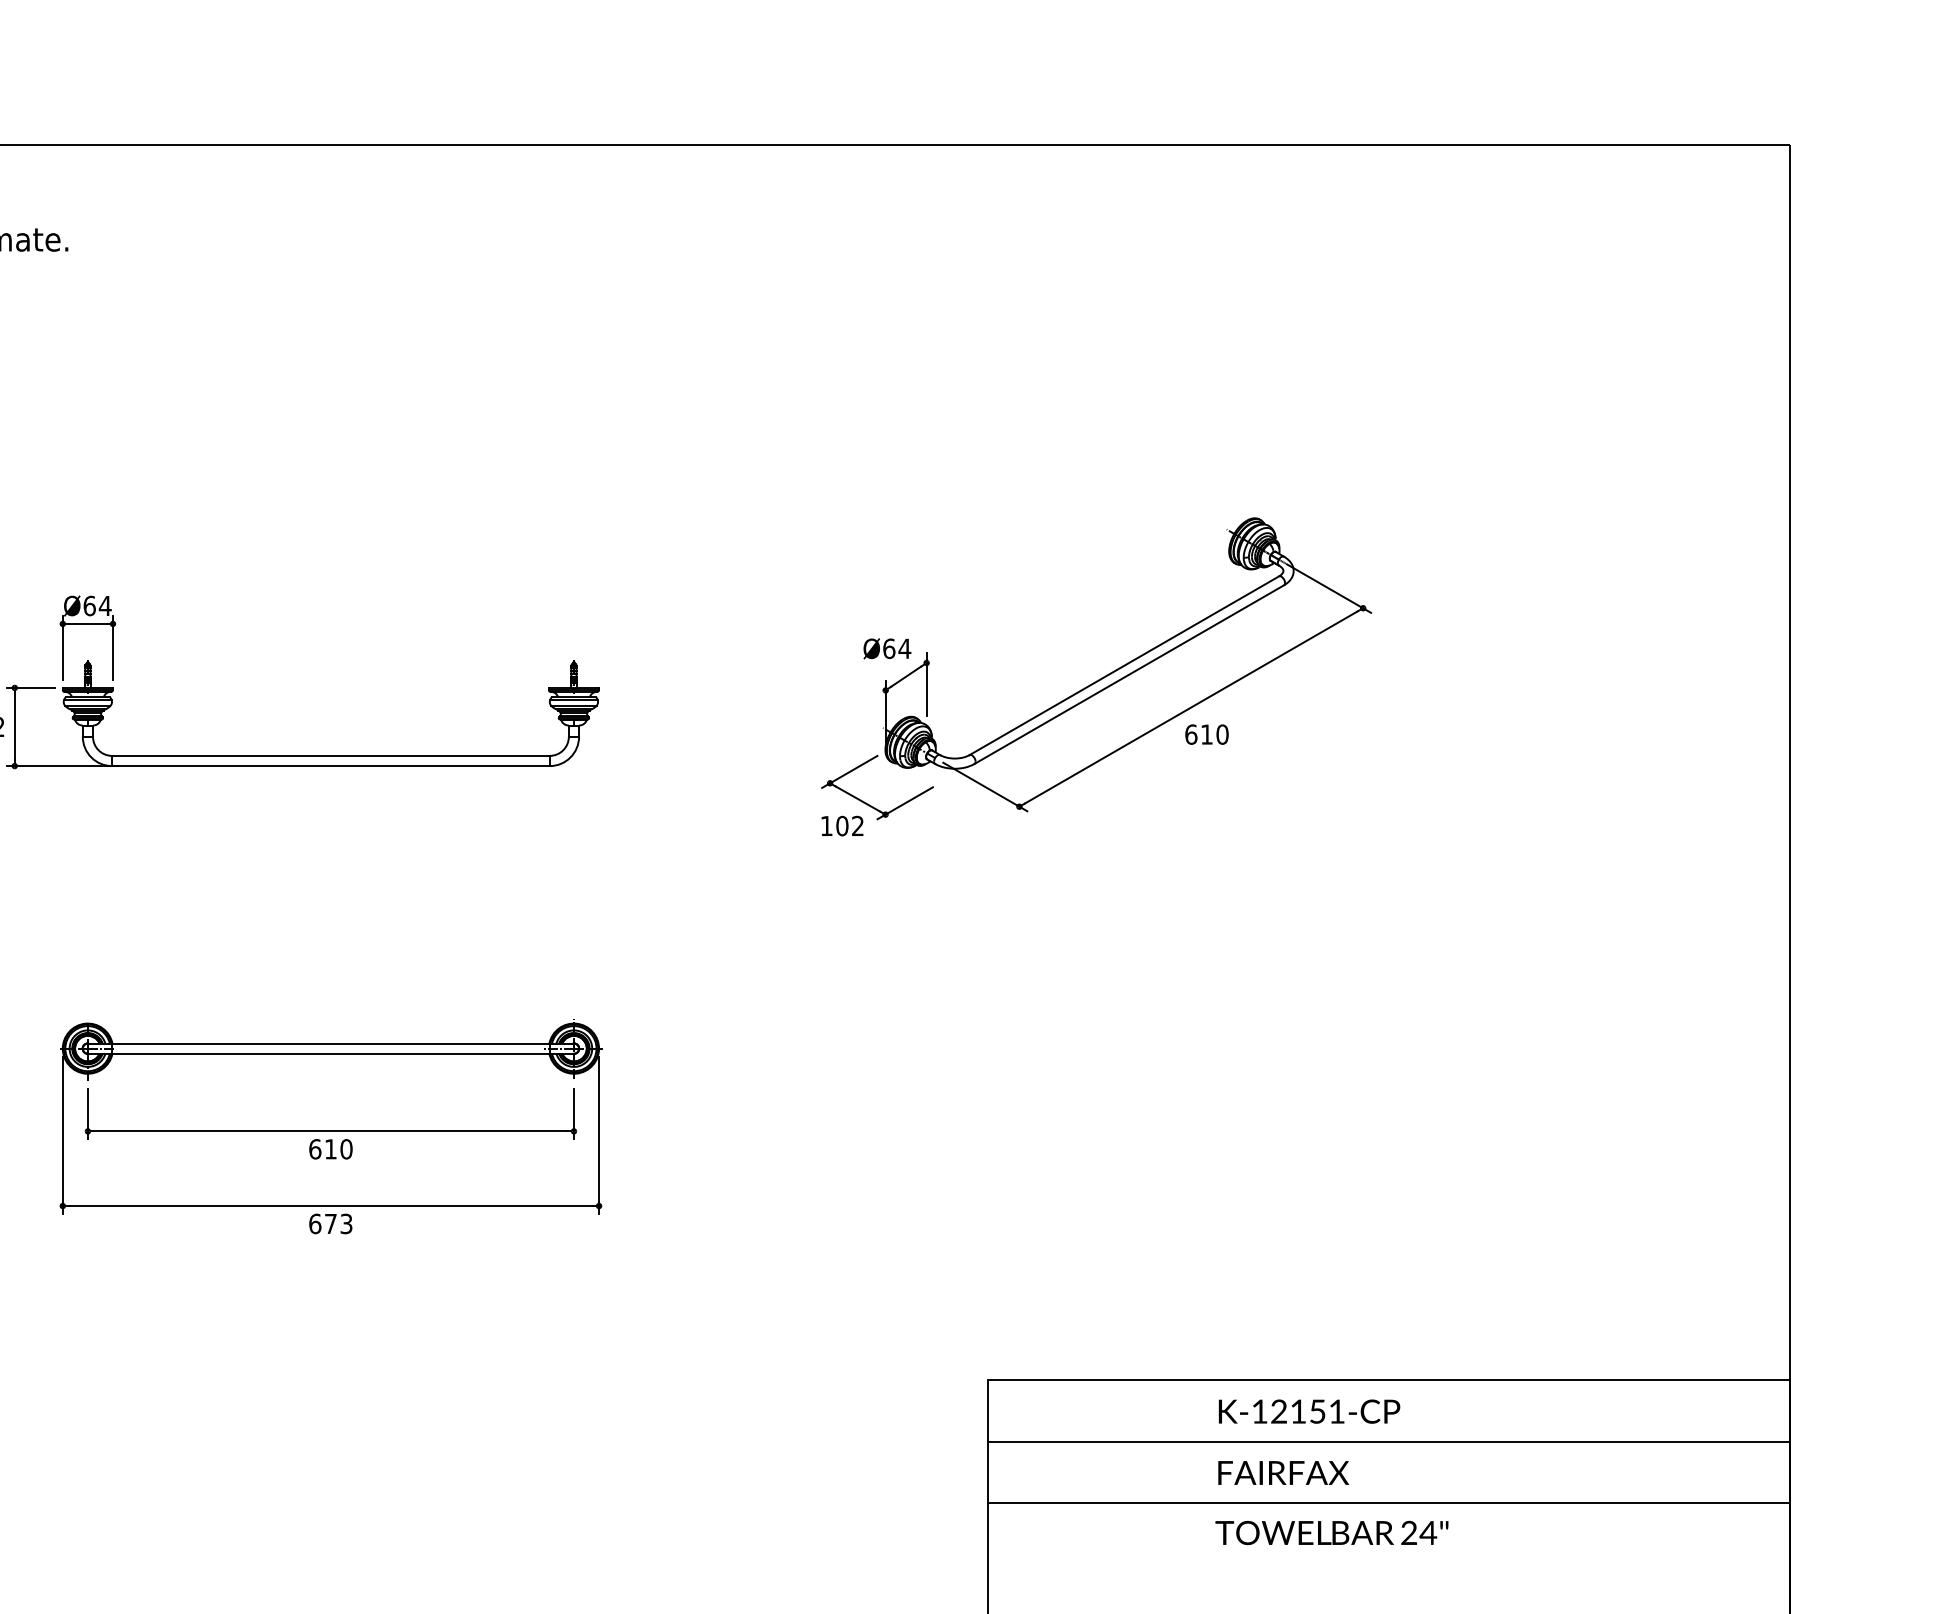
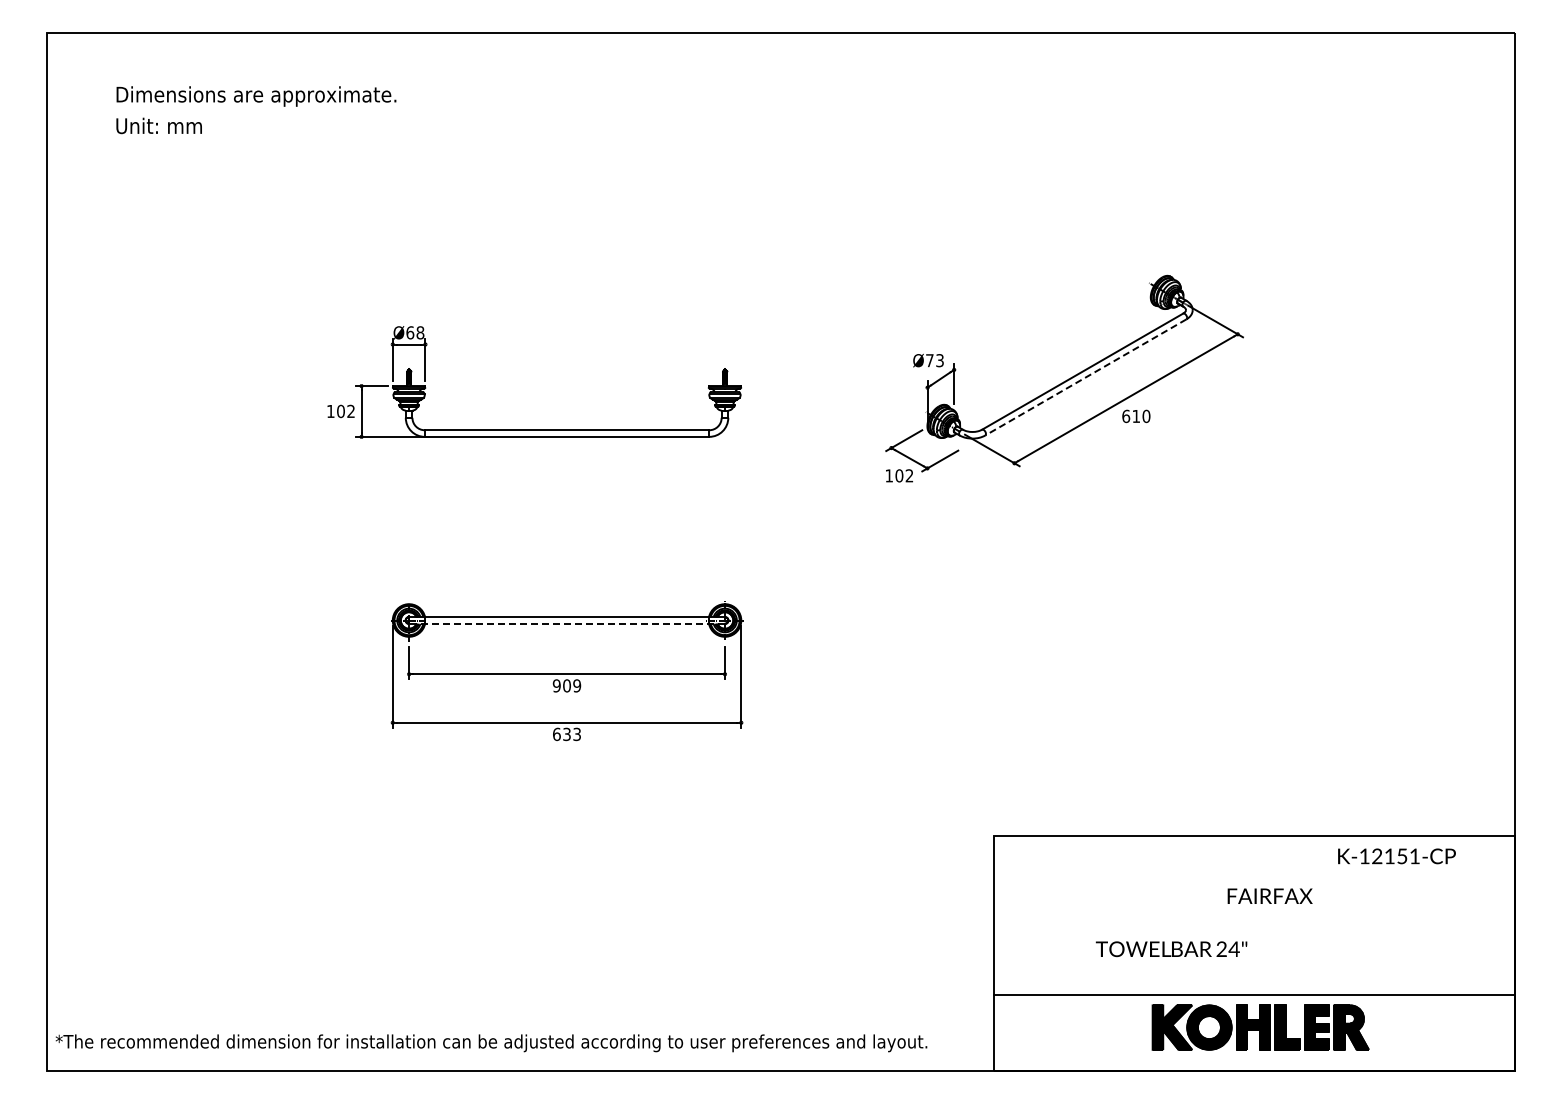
text: (105, 605) -> (420, 332), Ø64 -> Ø68
text: (897, 648) -> (935, 360), Ø64 -> Ø73
line: (1128, 674) -> (1085, 377), solid -> dashed
line: (330, 1053) -> (566, 623), solid -> dashed
text: (330, 1148) -> (566, 685), 610 -> 909
text: (330, 1224) -> (566, 734), 673 -> 633
text: (1308, 1411) -> (1396, 856), moved
line: (1388, 1441) -> (1254, 875), removed
text: (1282, 1471) -> (1269, 895), moved
line: (1388, 1502) -> (1254, 915), removed
text: (1331, 1533) -> (1171, 949), moved

